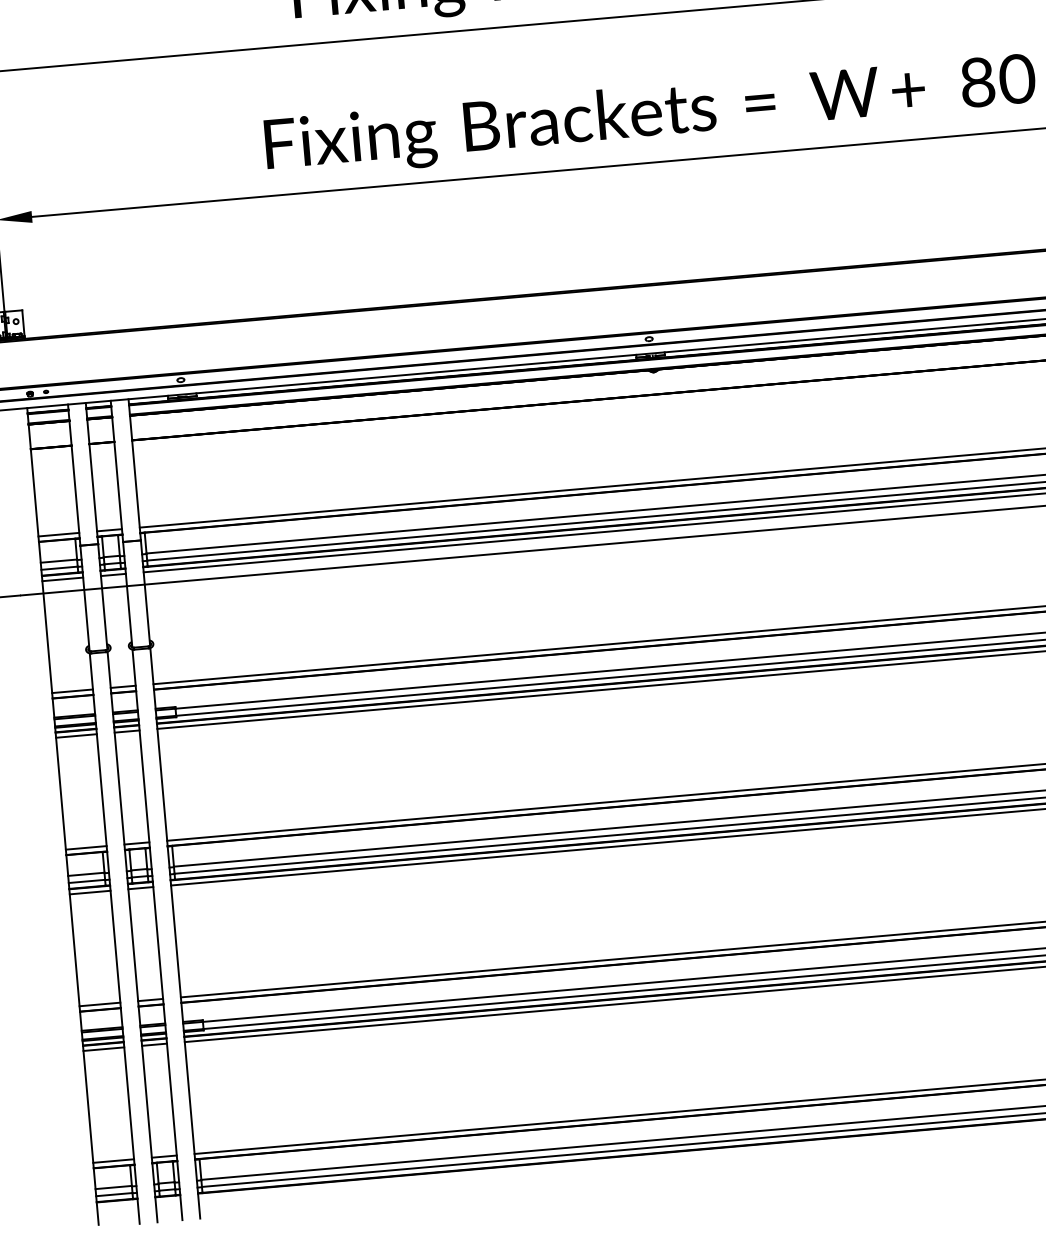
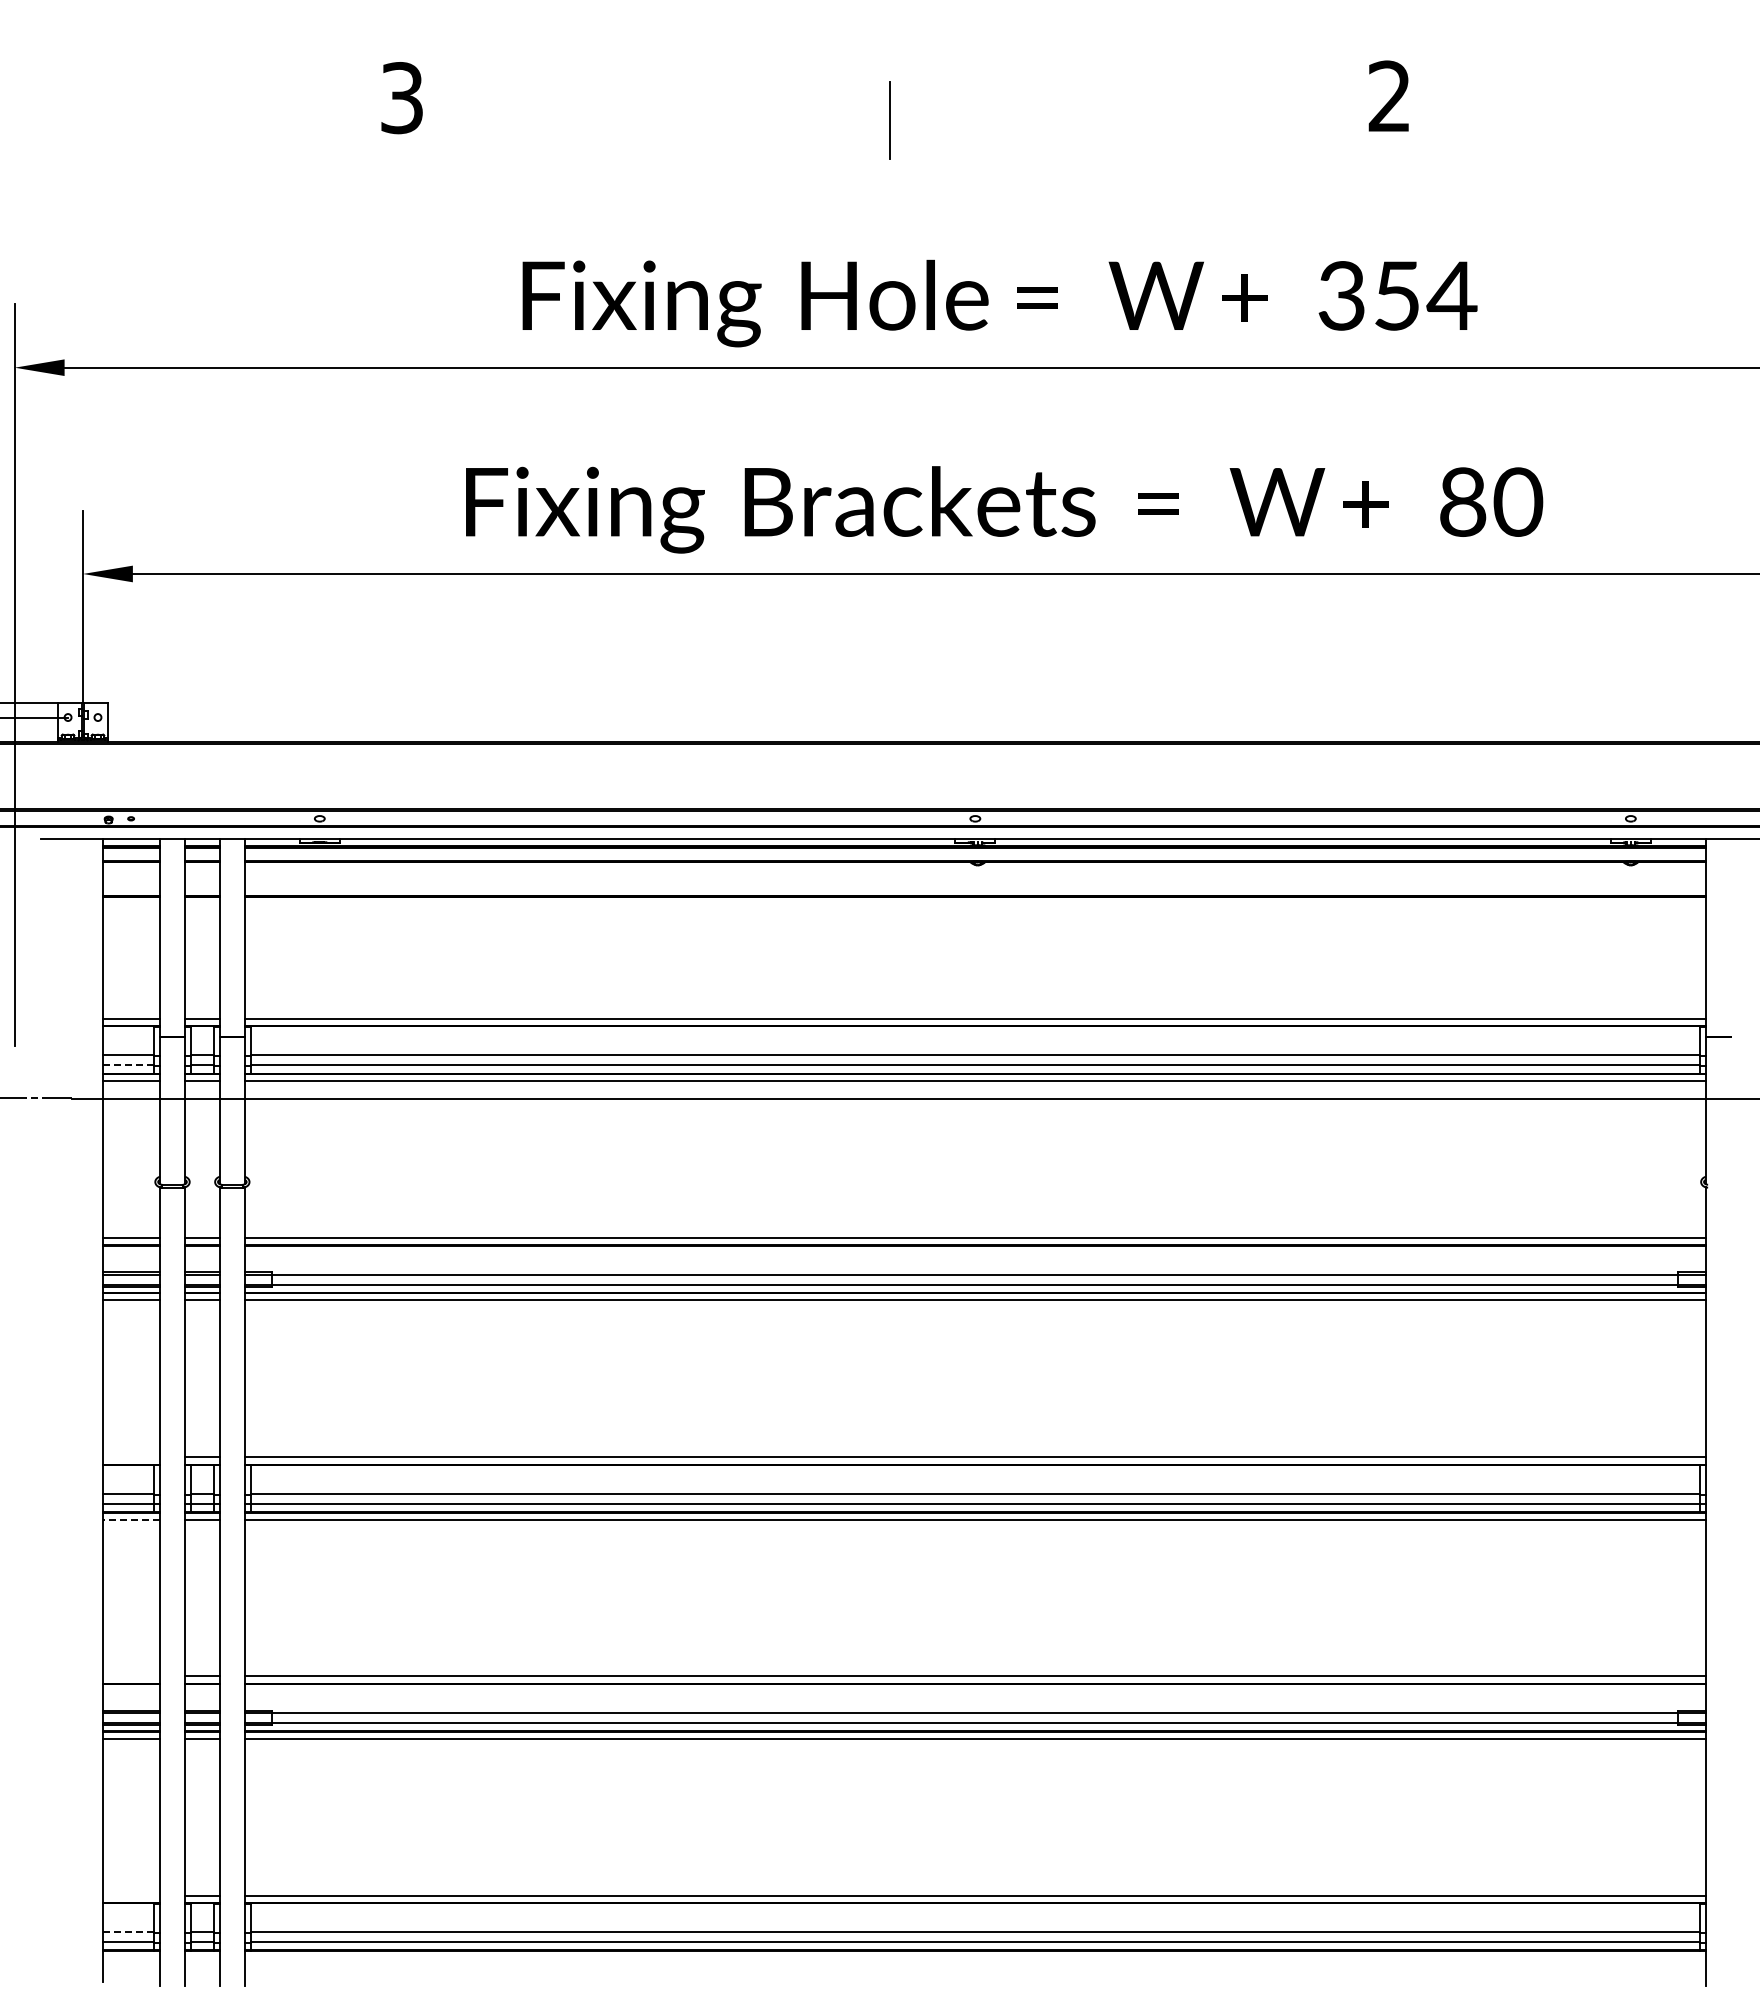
line: (59, 568) -> (128, 1065), solid -> dashed
line: (86, 848) -> (131, 1457), removed
line: (90, 892) -> (131, 1519), solid -> dashed
line: (99, 1004) -> (131, 1676), removed
line: (113, 1161) -> (131, 1895), removed
line: (113, 1187) -> (128, 1932), solid -> dashed

